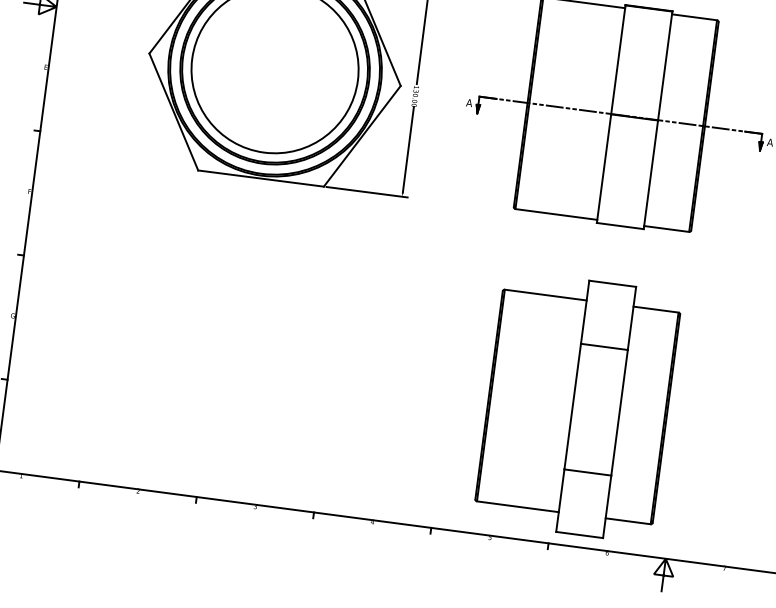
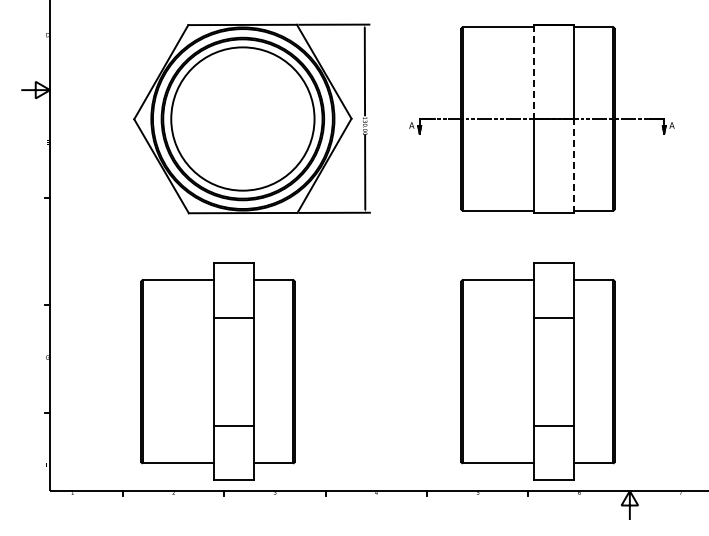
line: (618, 60) -> (533, 72), solid -> dashed
line: (651, 175) -> (574, 166), solid -> dashed
part: (207, 357) -> (217, 371), added

